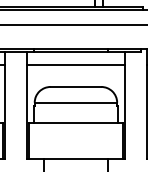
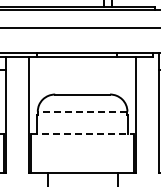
line: (75, 64) -> (82, 70), removed
line: (75, 102) -> (82, 111), solid -> dashed
line: (76, 122) -> (83, 133), solid -> dashed

